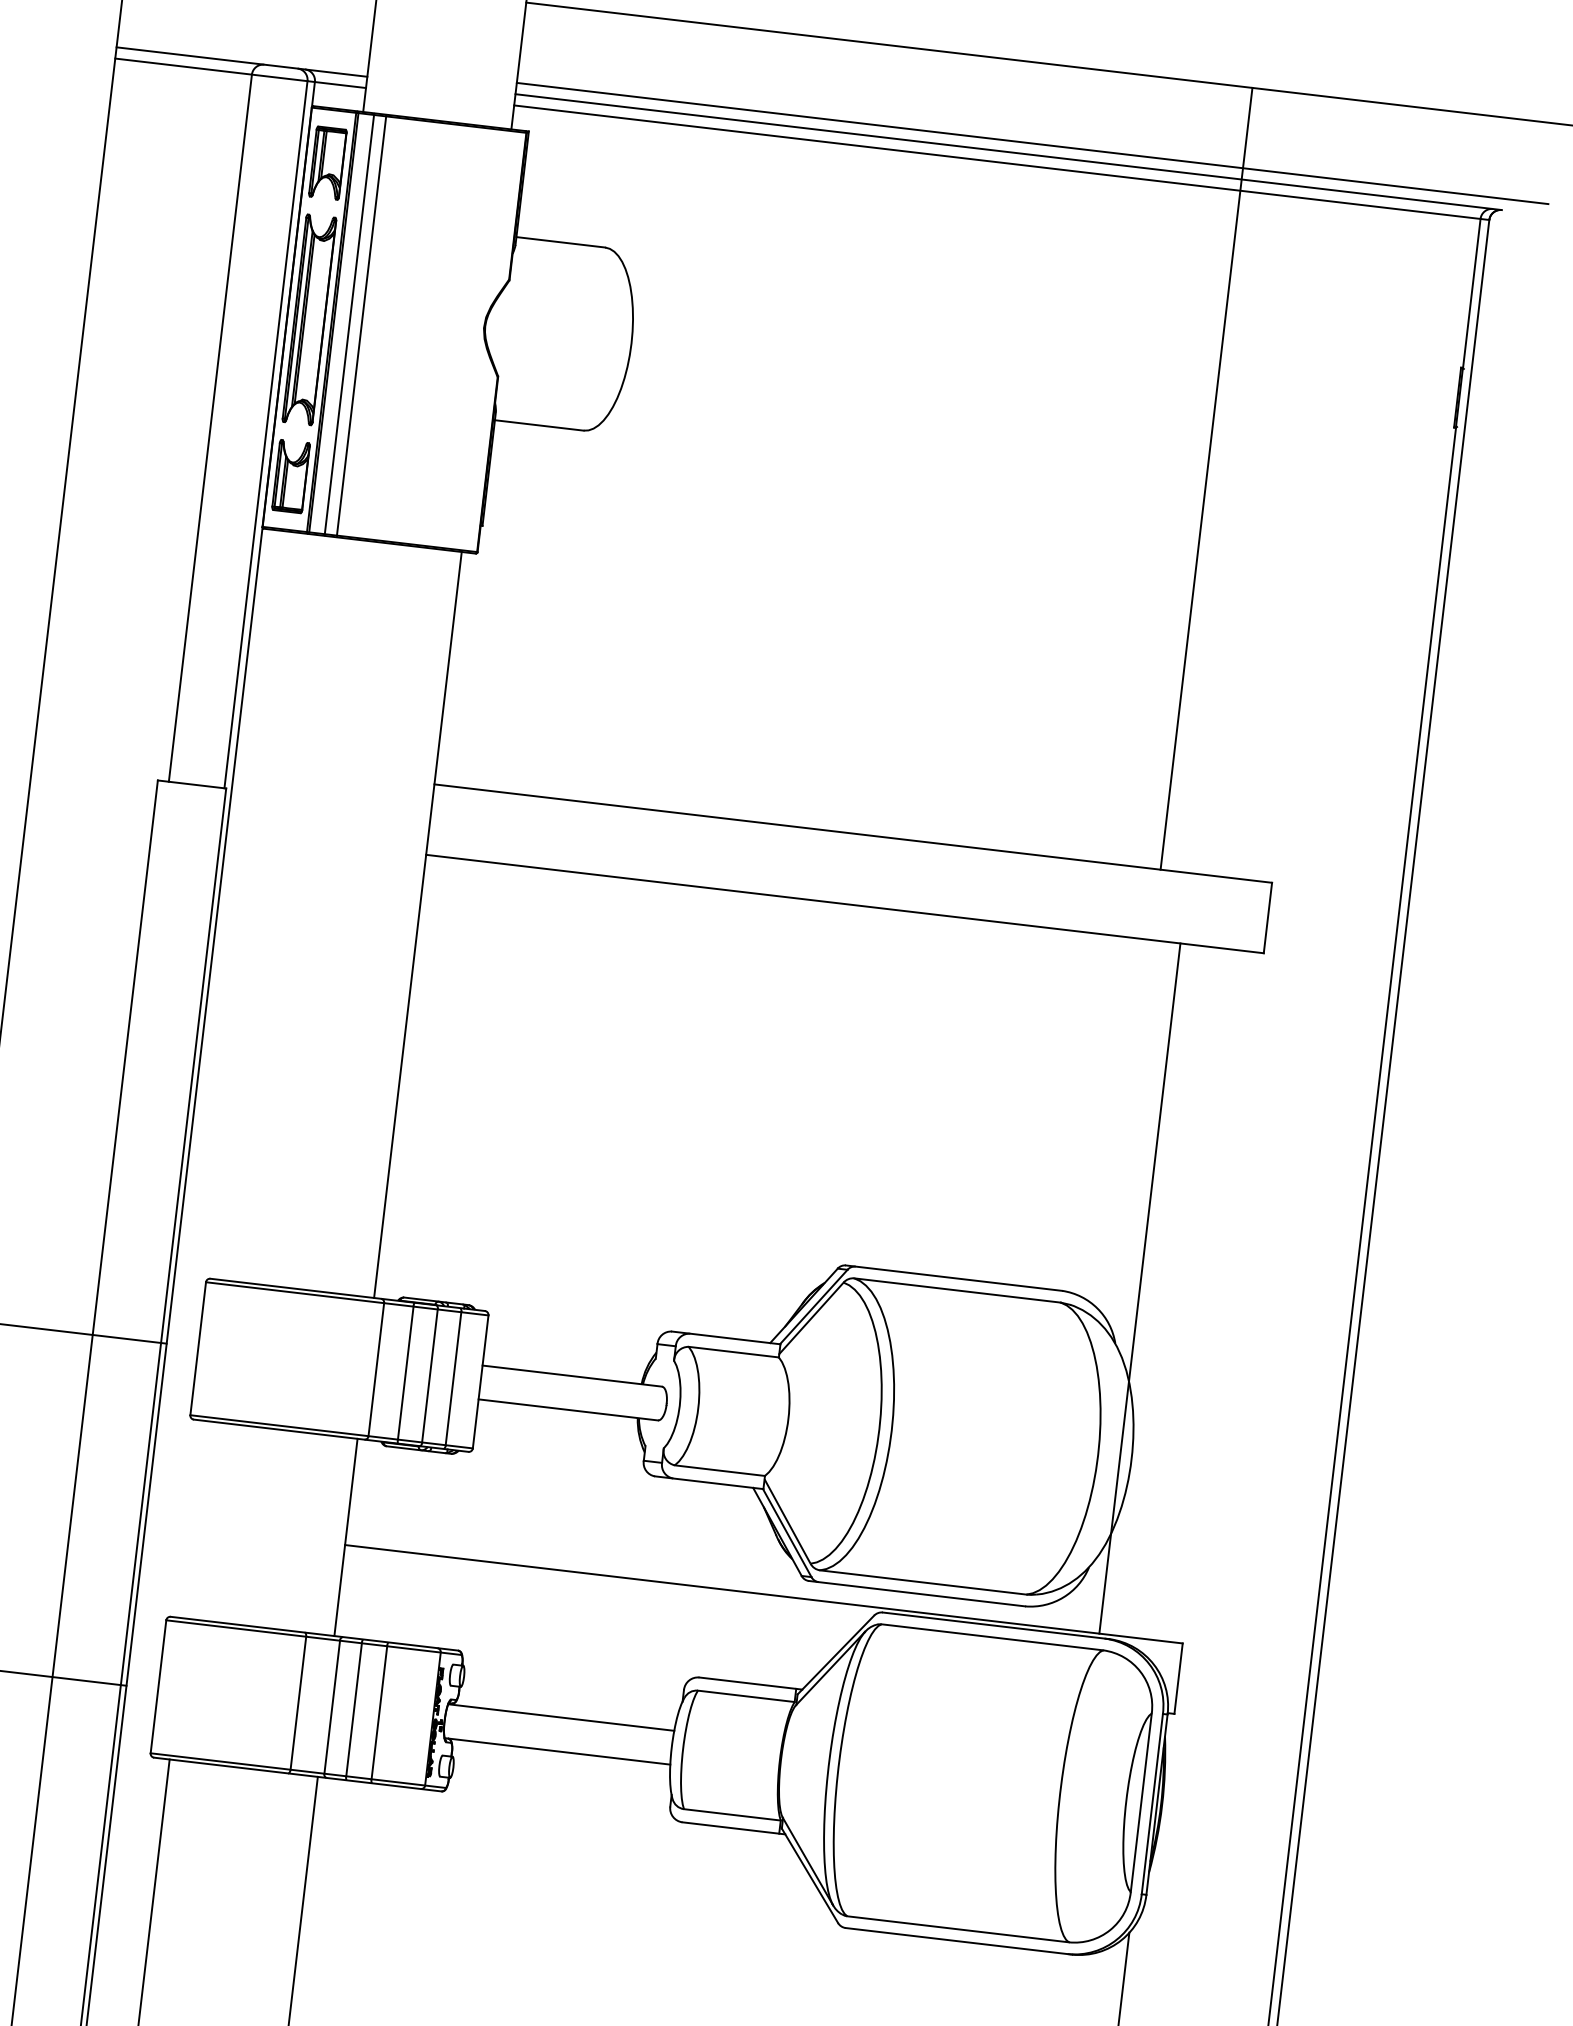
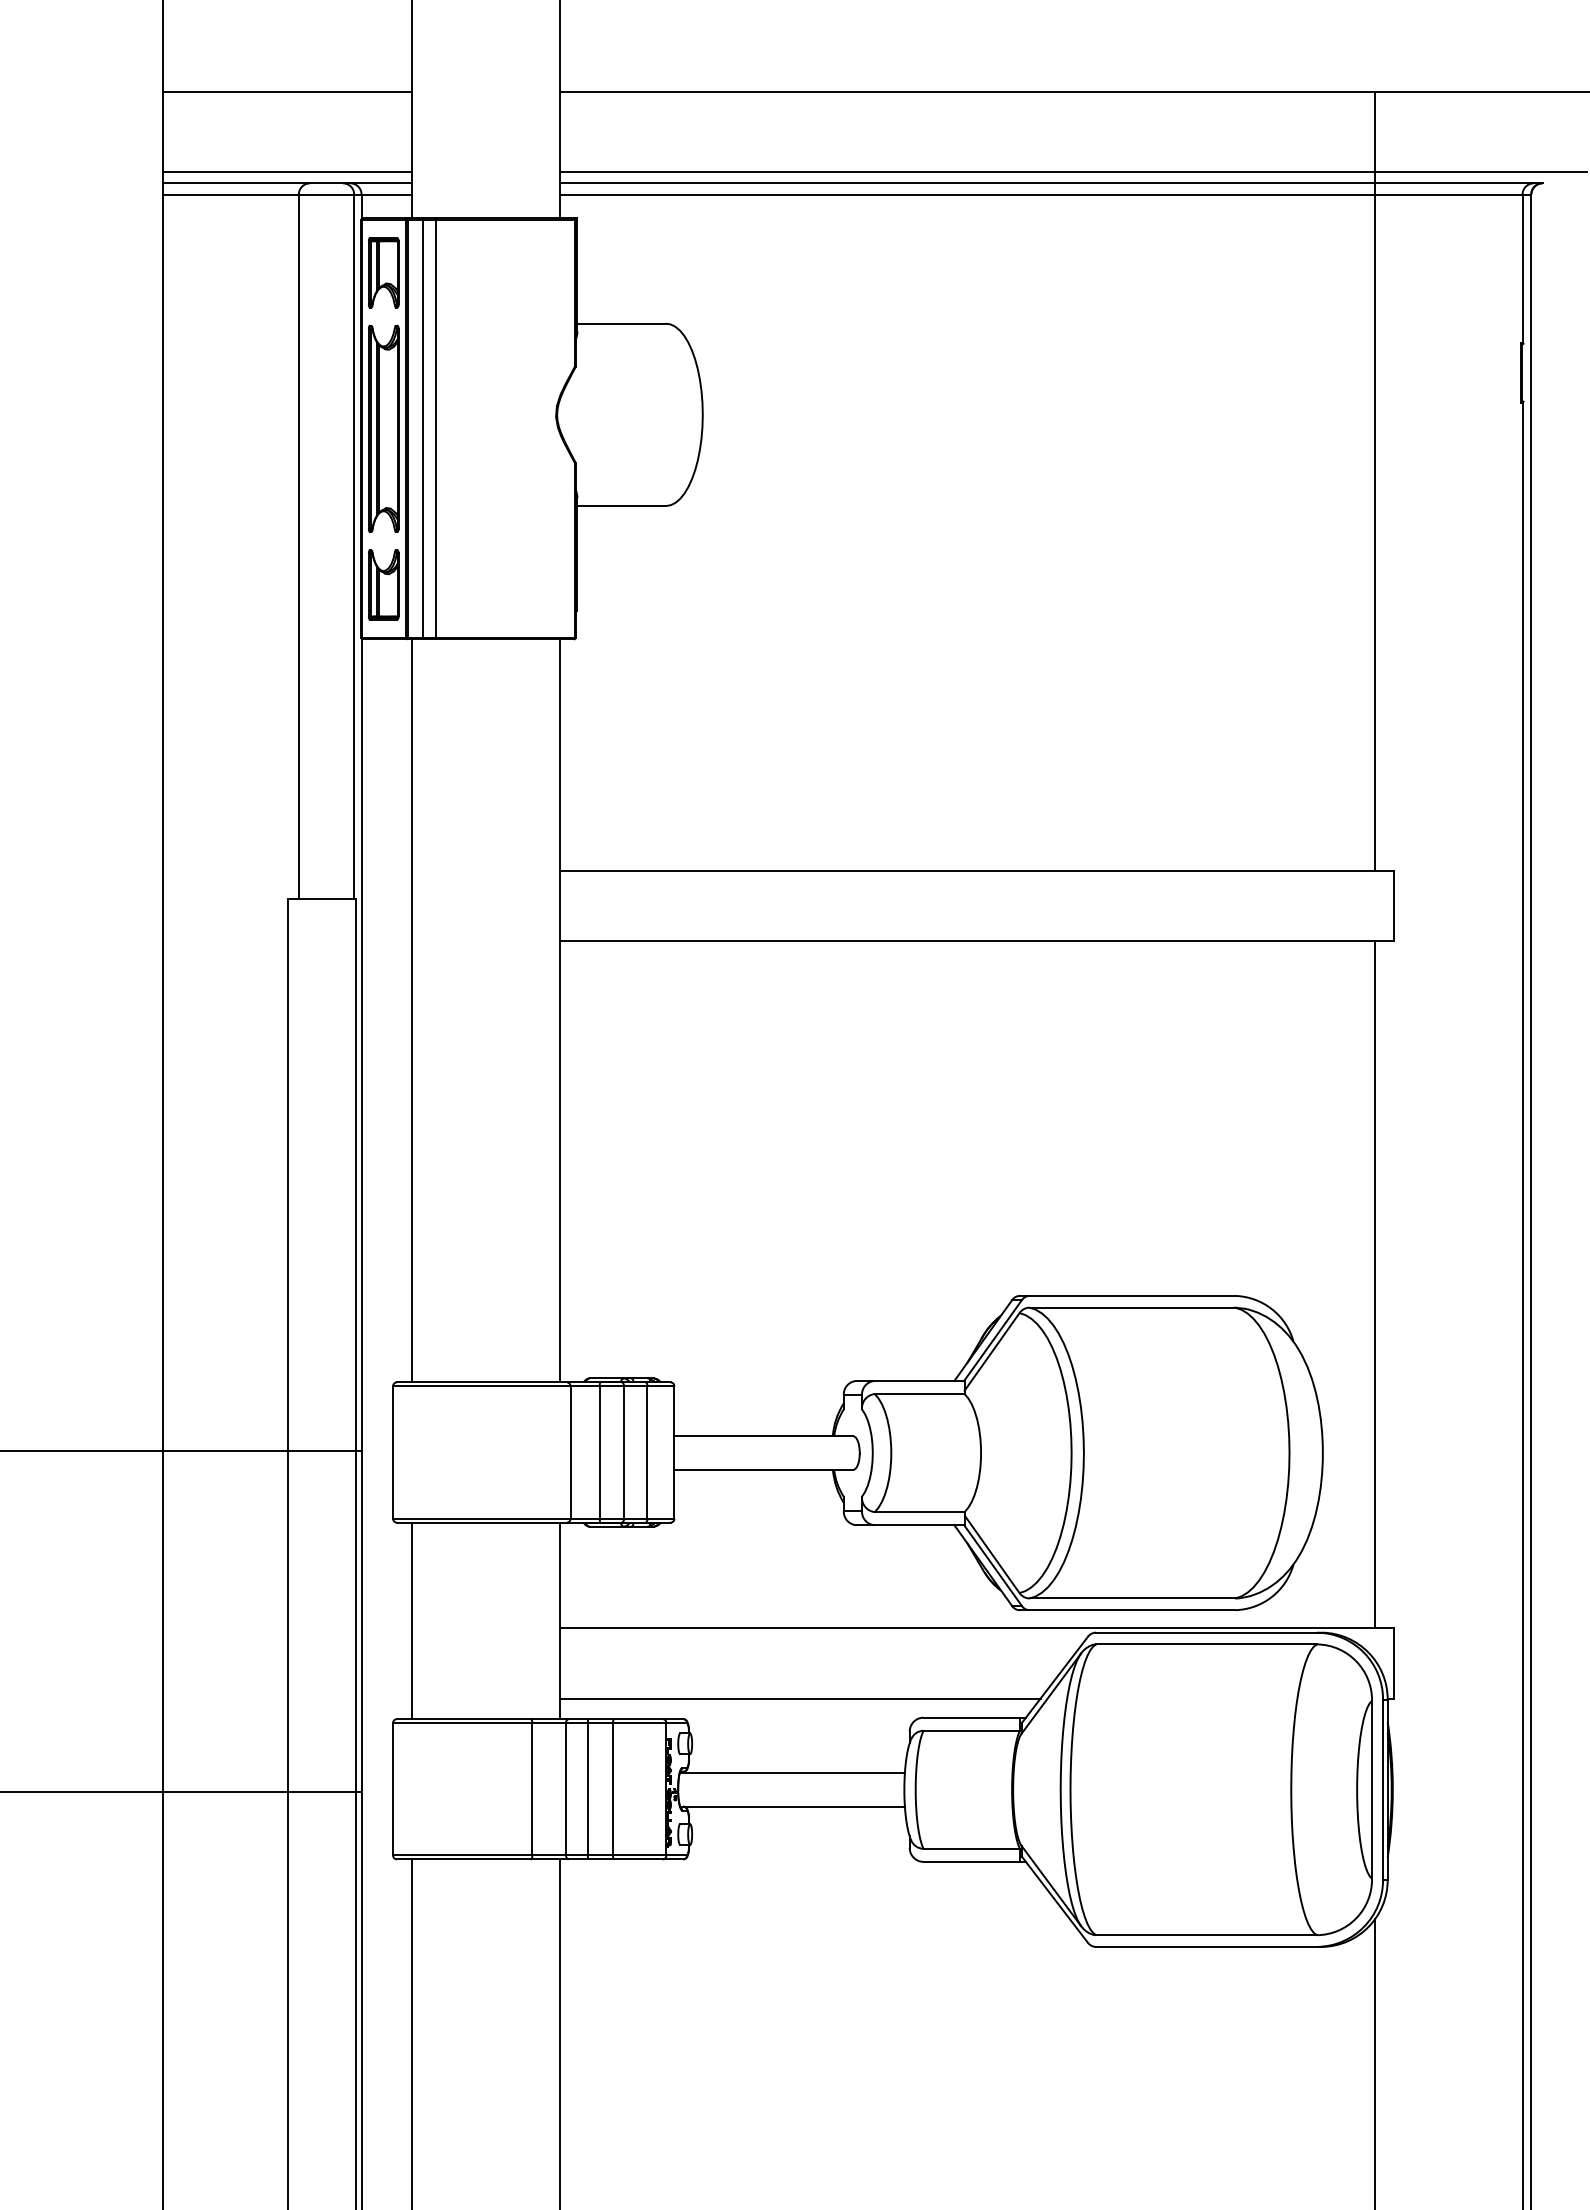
line: (243, 51) -> (287, 172), added
line: (1206, 478) -> (1375, 481), moved
line: (269, 907) -> (412, 1010), added
line: (1140, 1288) -> (1375, 1284), moved
line: (197, 1519) -> (412, 1620), added
line: (578, 1643) -> (800, 1698), added

